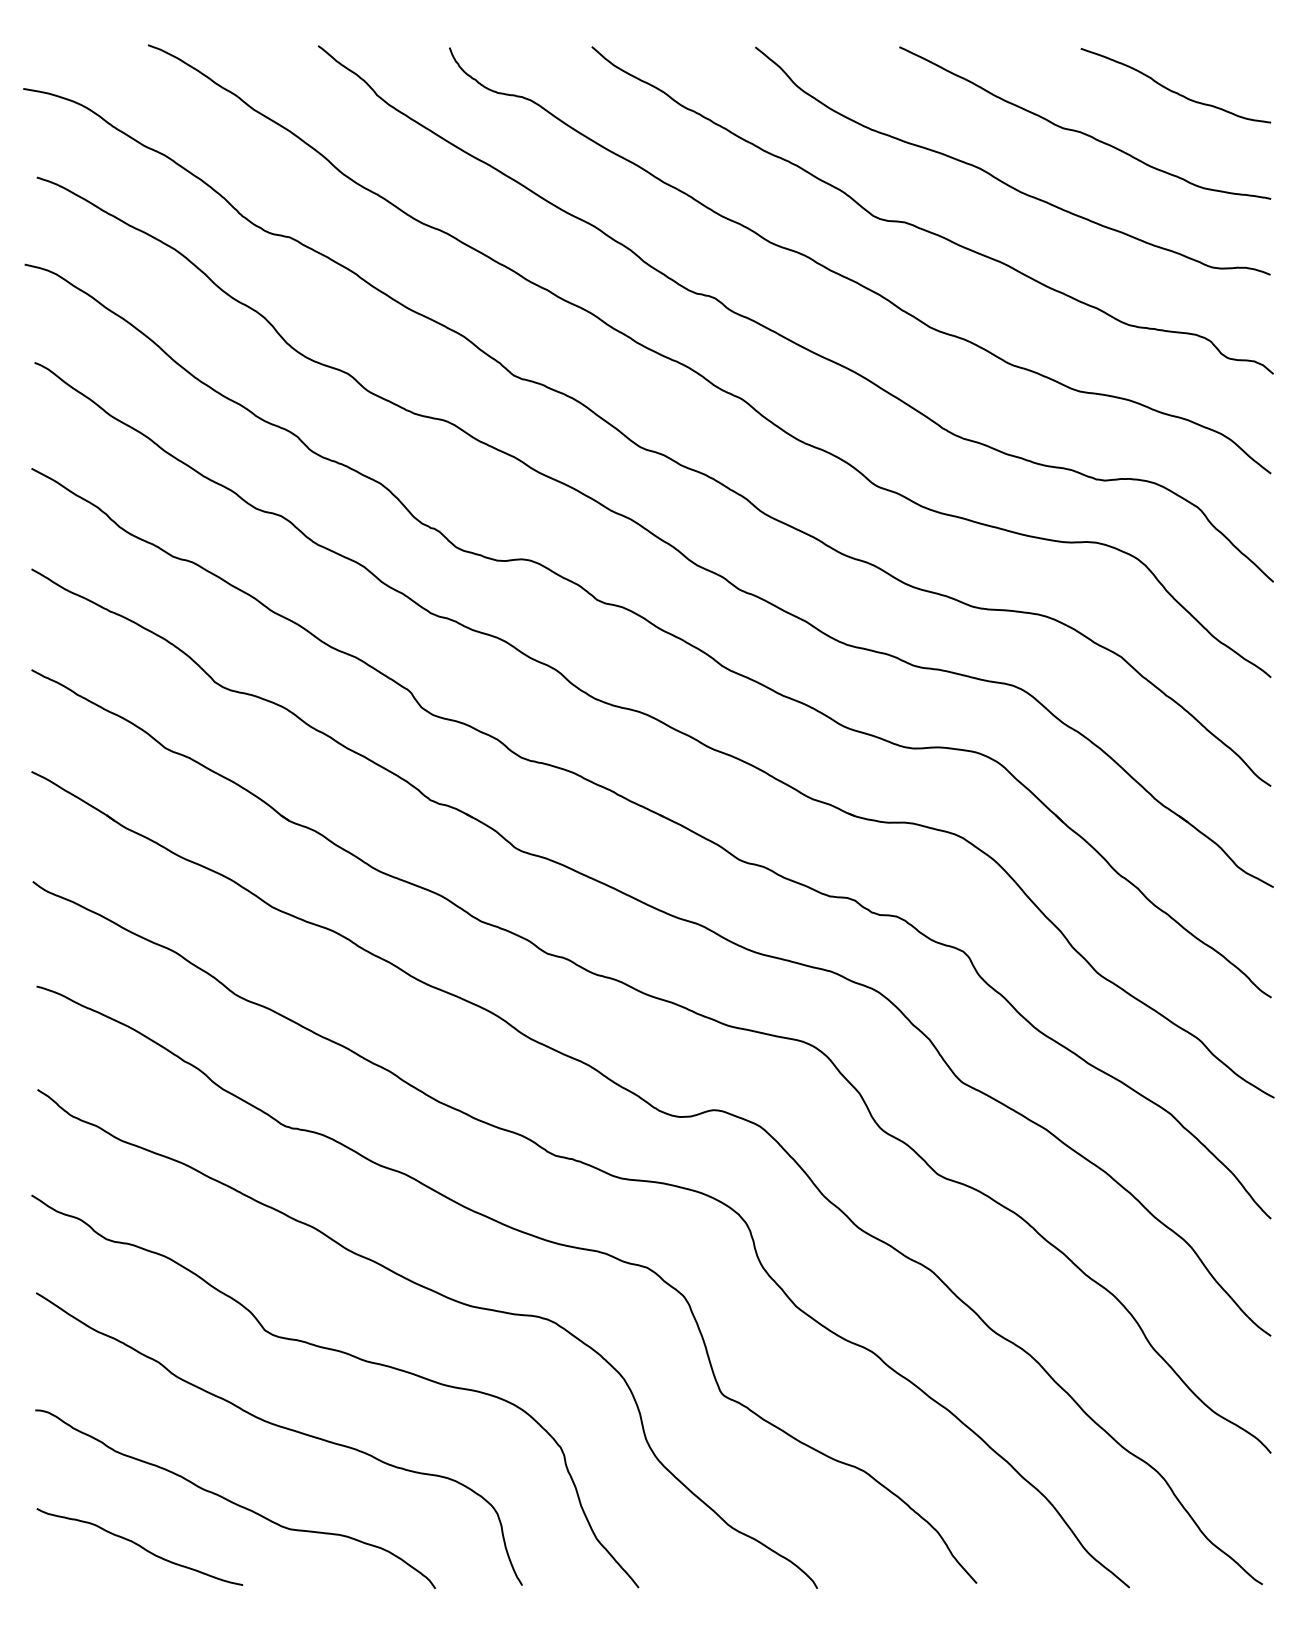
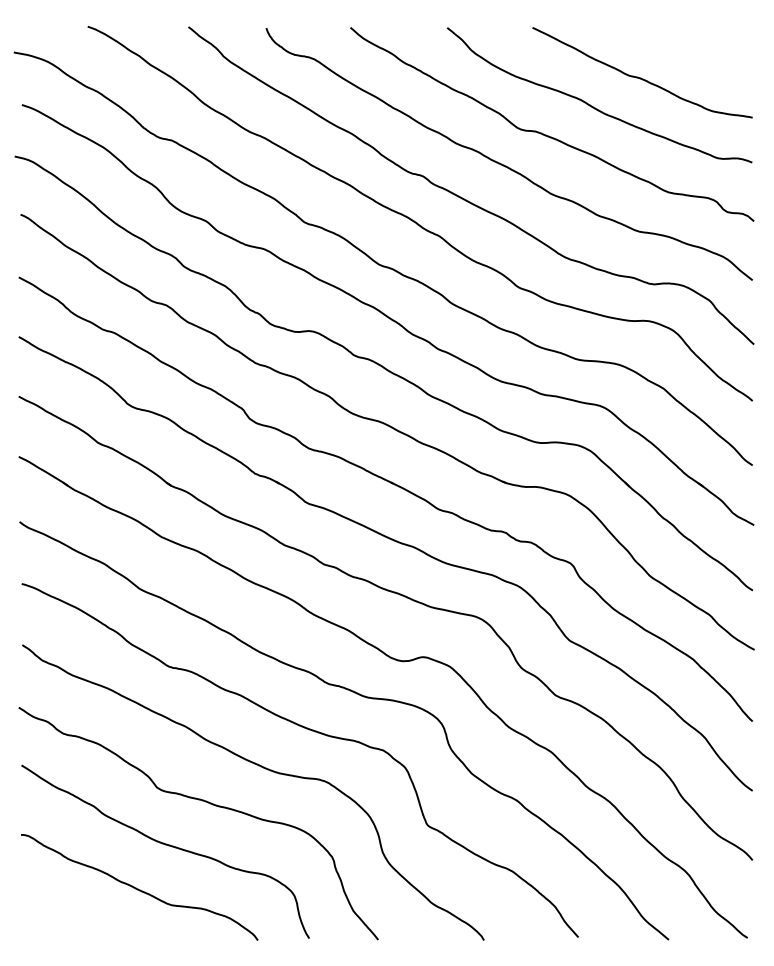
curve: (1171, 88) -> (693, 52), removed
curve: (139, 1546) -> (82, 915), removed

